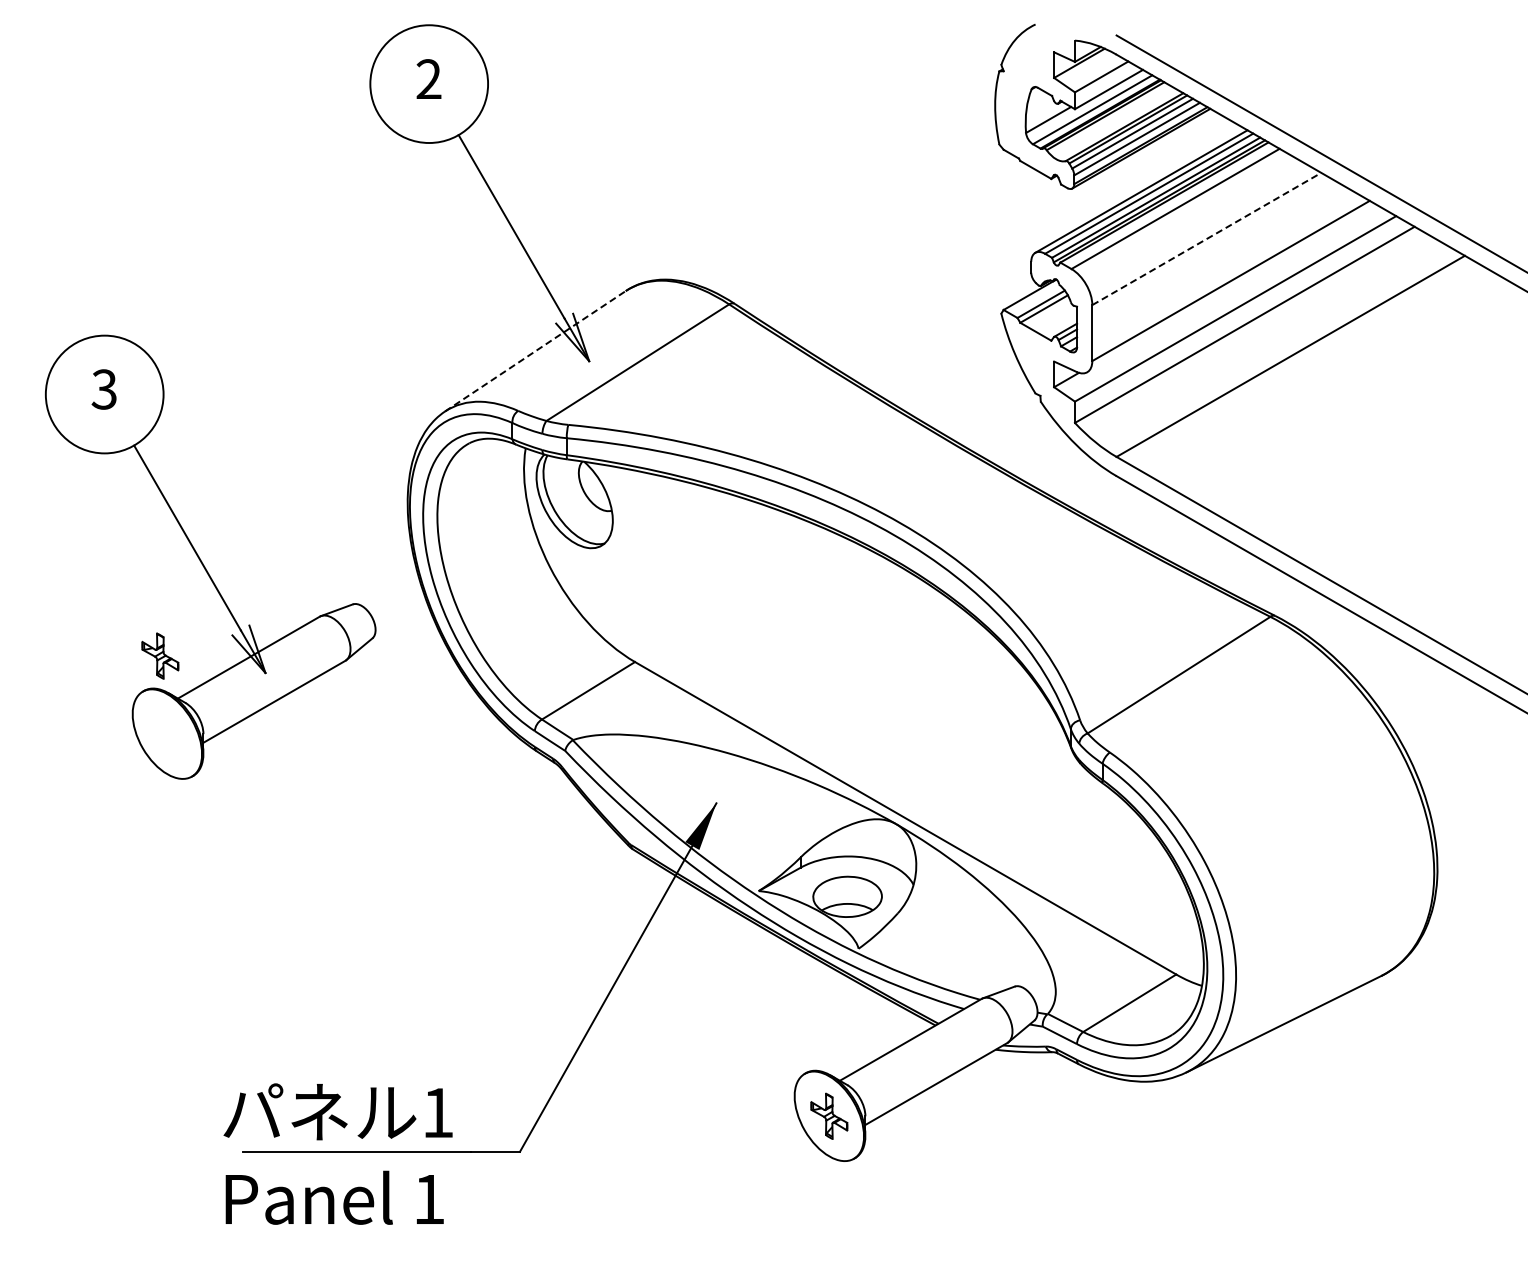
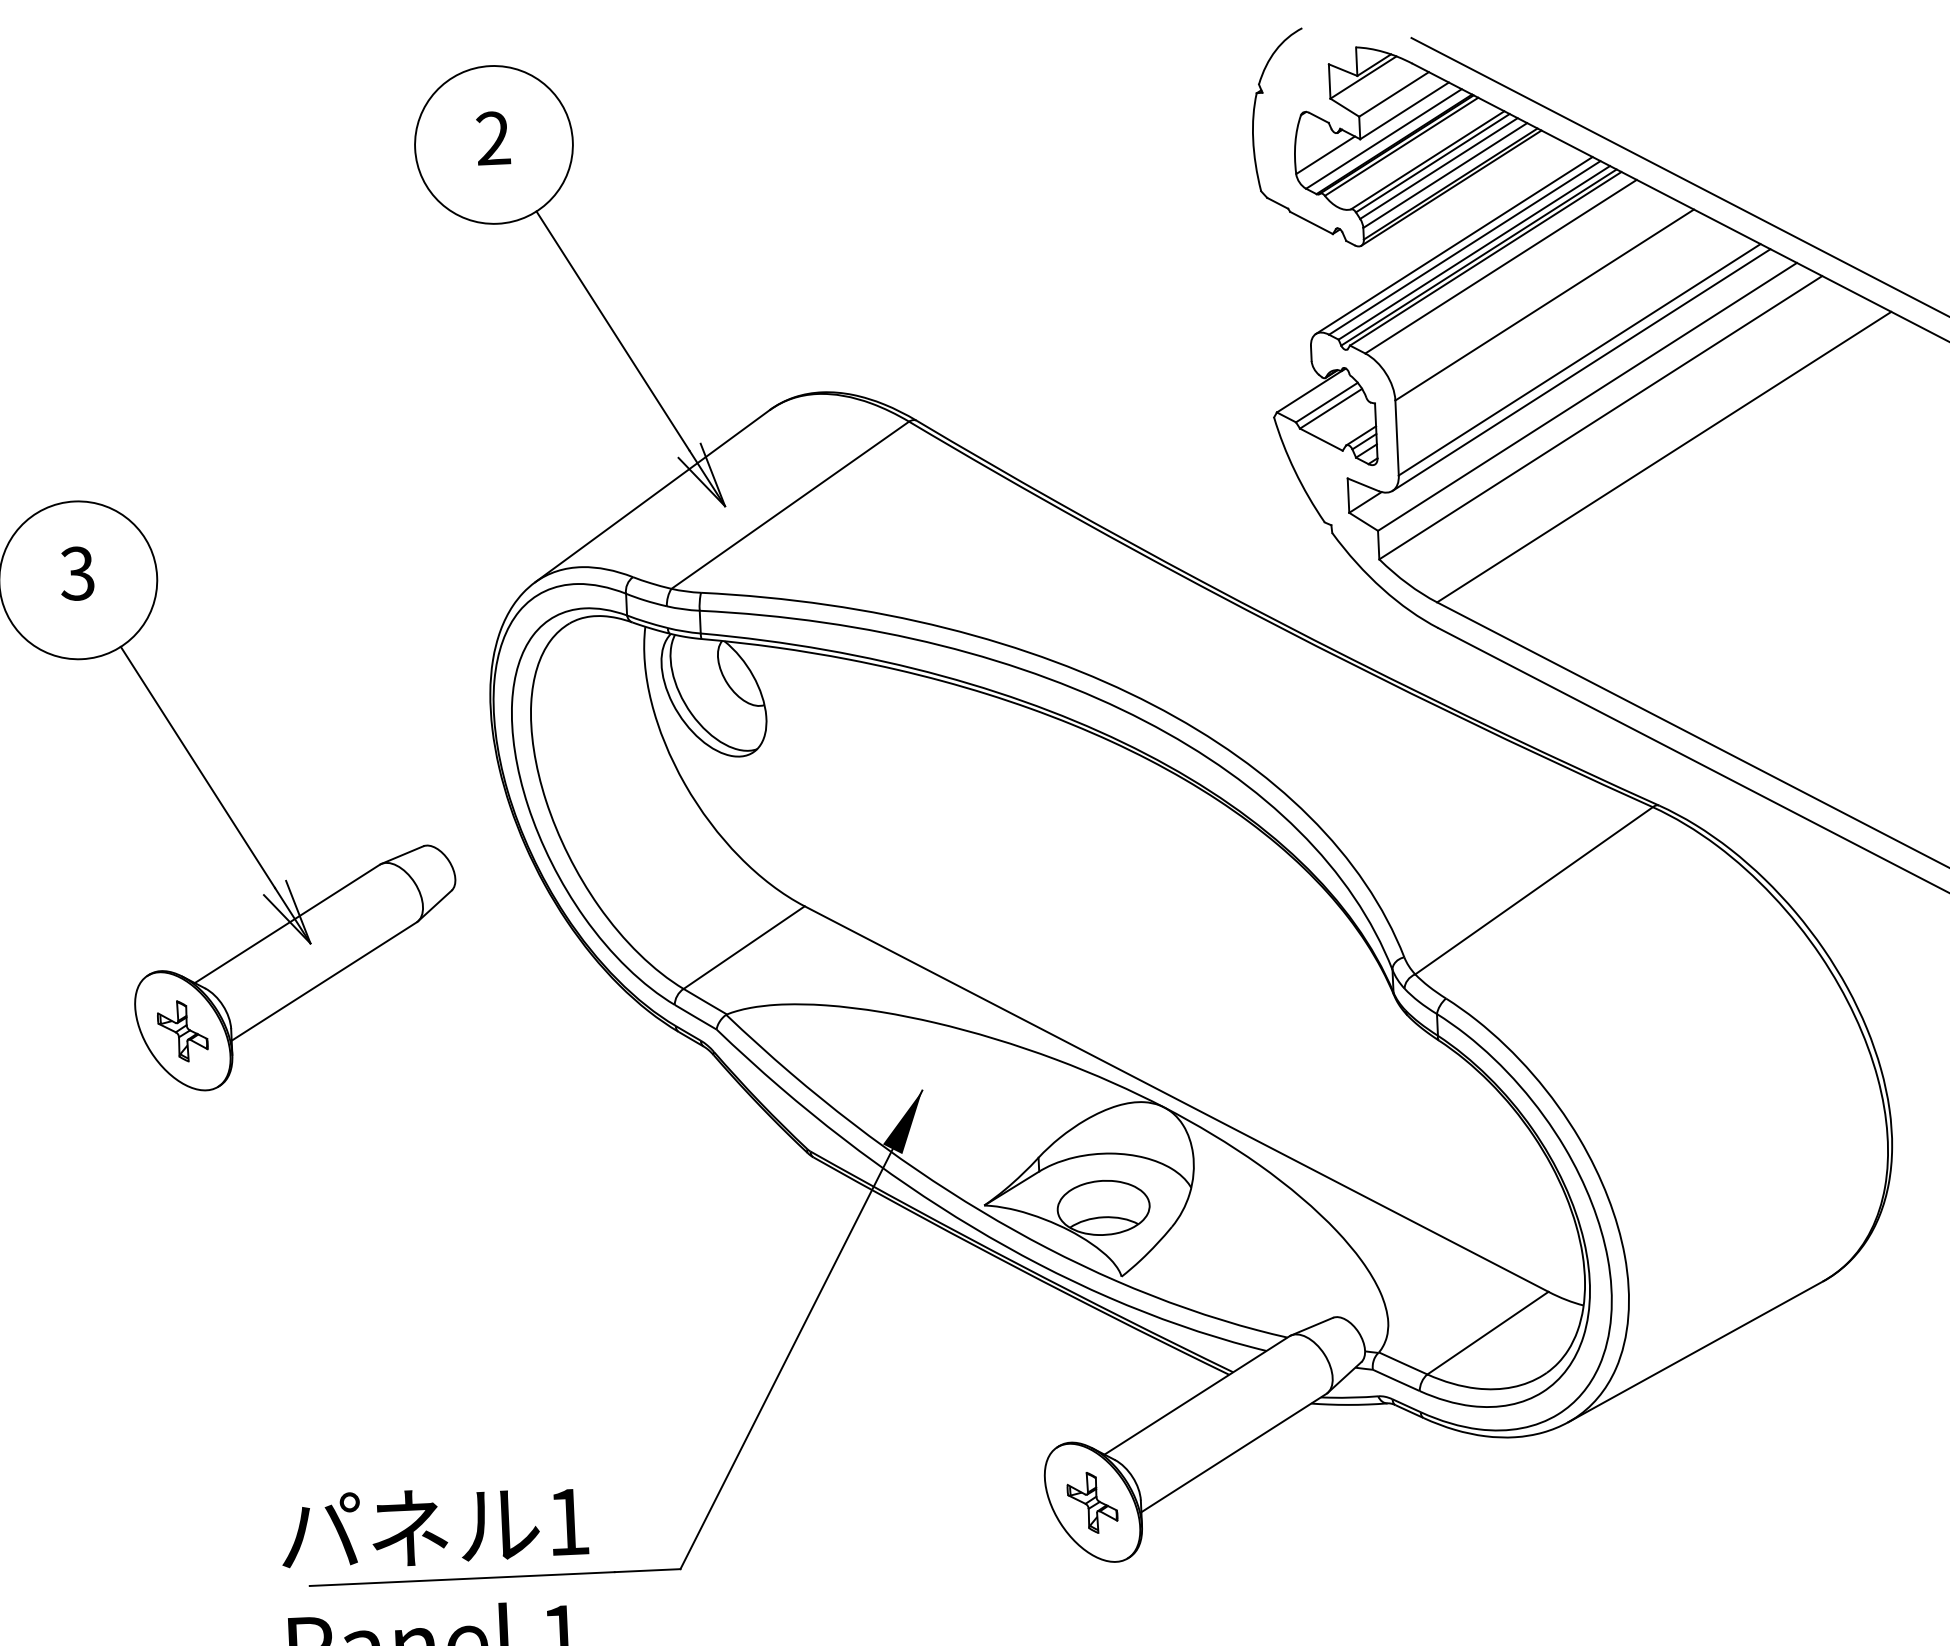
line: (1207, 238) -> (1545, 304), dashed -> solid
line: (1231, 288) -> (1580, 369), added
line: (535, 351) -> (652, 496), dashed -> solid
part: (160, 655) -> (182, 1030), moved

